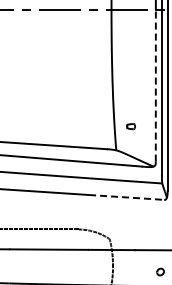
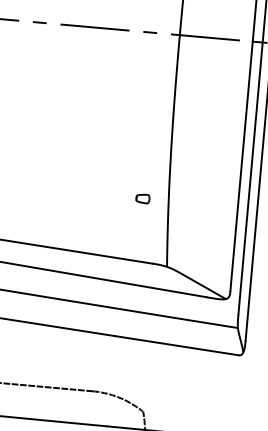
line: (155, 85) -> (241, 165), dashed -> solid
part: (130, 126) -> (142, 198), moved
line: (126, 197) -> (176, 345), dashed -> solid

